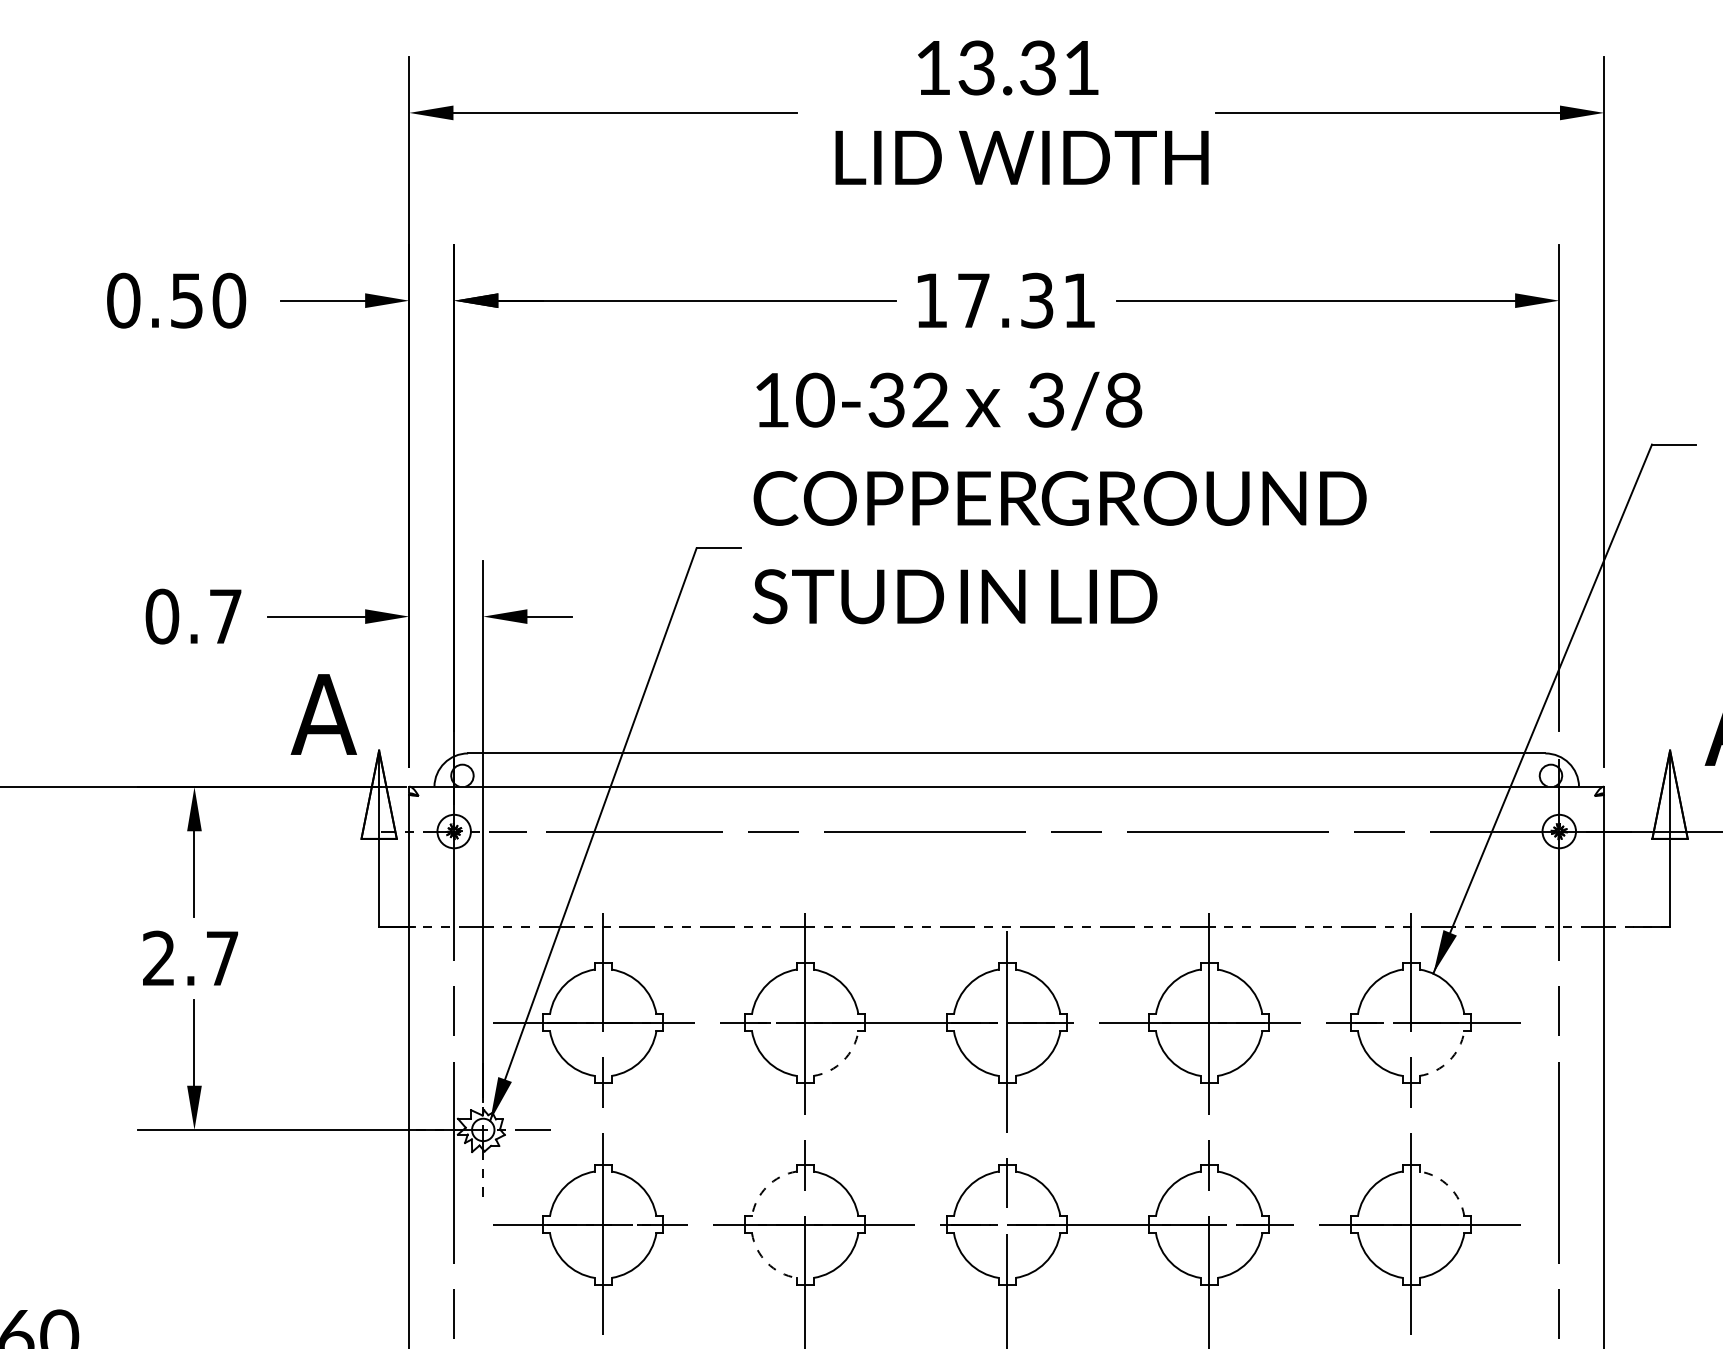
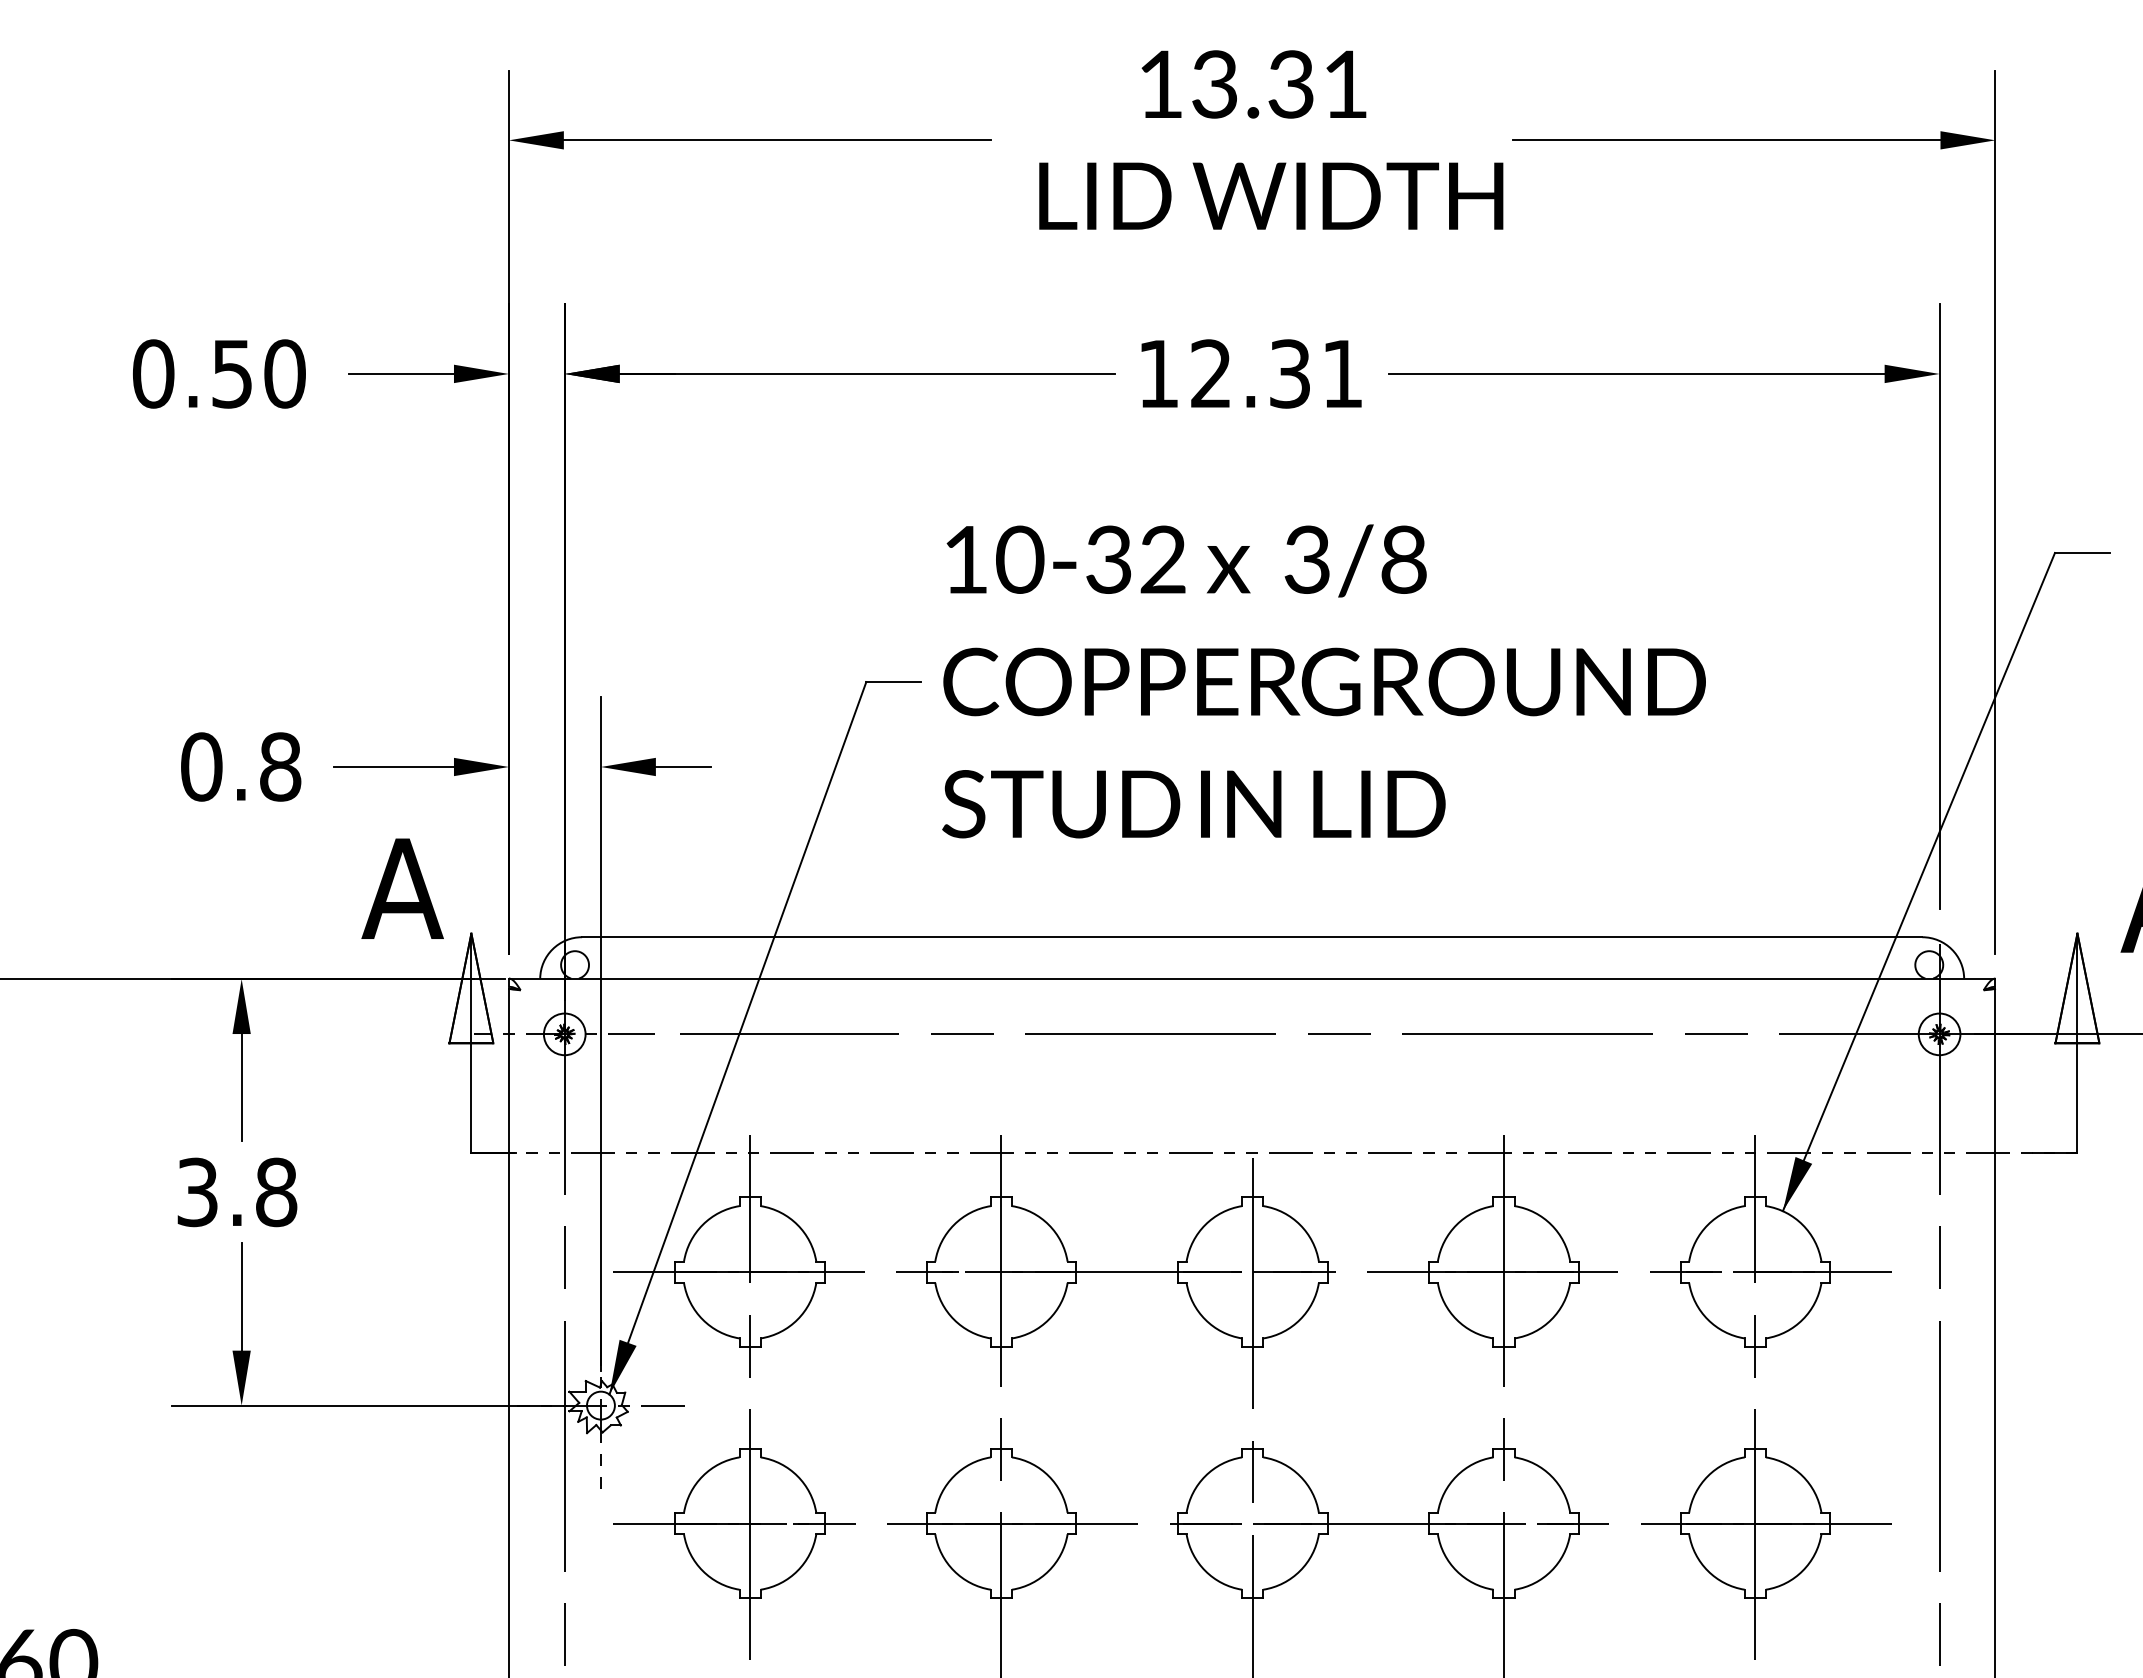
text: (973, 300) -> (1210, 373), 17.31 -> 12.31
text: (1059, 498) -> (1323, 681), moved
text: (225, 616) -> (280, 766), 0.7 -> 0.8
text: (191, 958) -> (237, 1192), 2.7 -> 3.8
arc: (843, 1060) -> (1048, 1319), dashed -> solid
arc: (1449, 1060) -> (1802, 1319), dashed -> solid
arc: (767, 1186) -> (954, 1476), dashed -> solid
arc: (1449, 1186) -> (1802, 1476), dashed -> solid
arc: (767, 1262) -> (954, 1570), dashed -> solid

